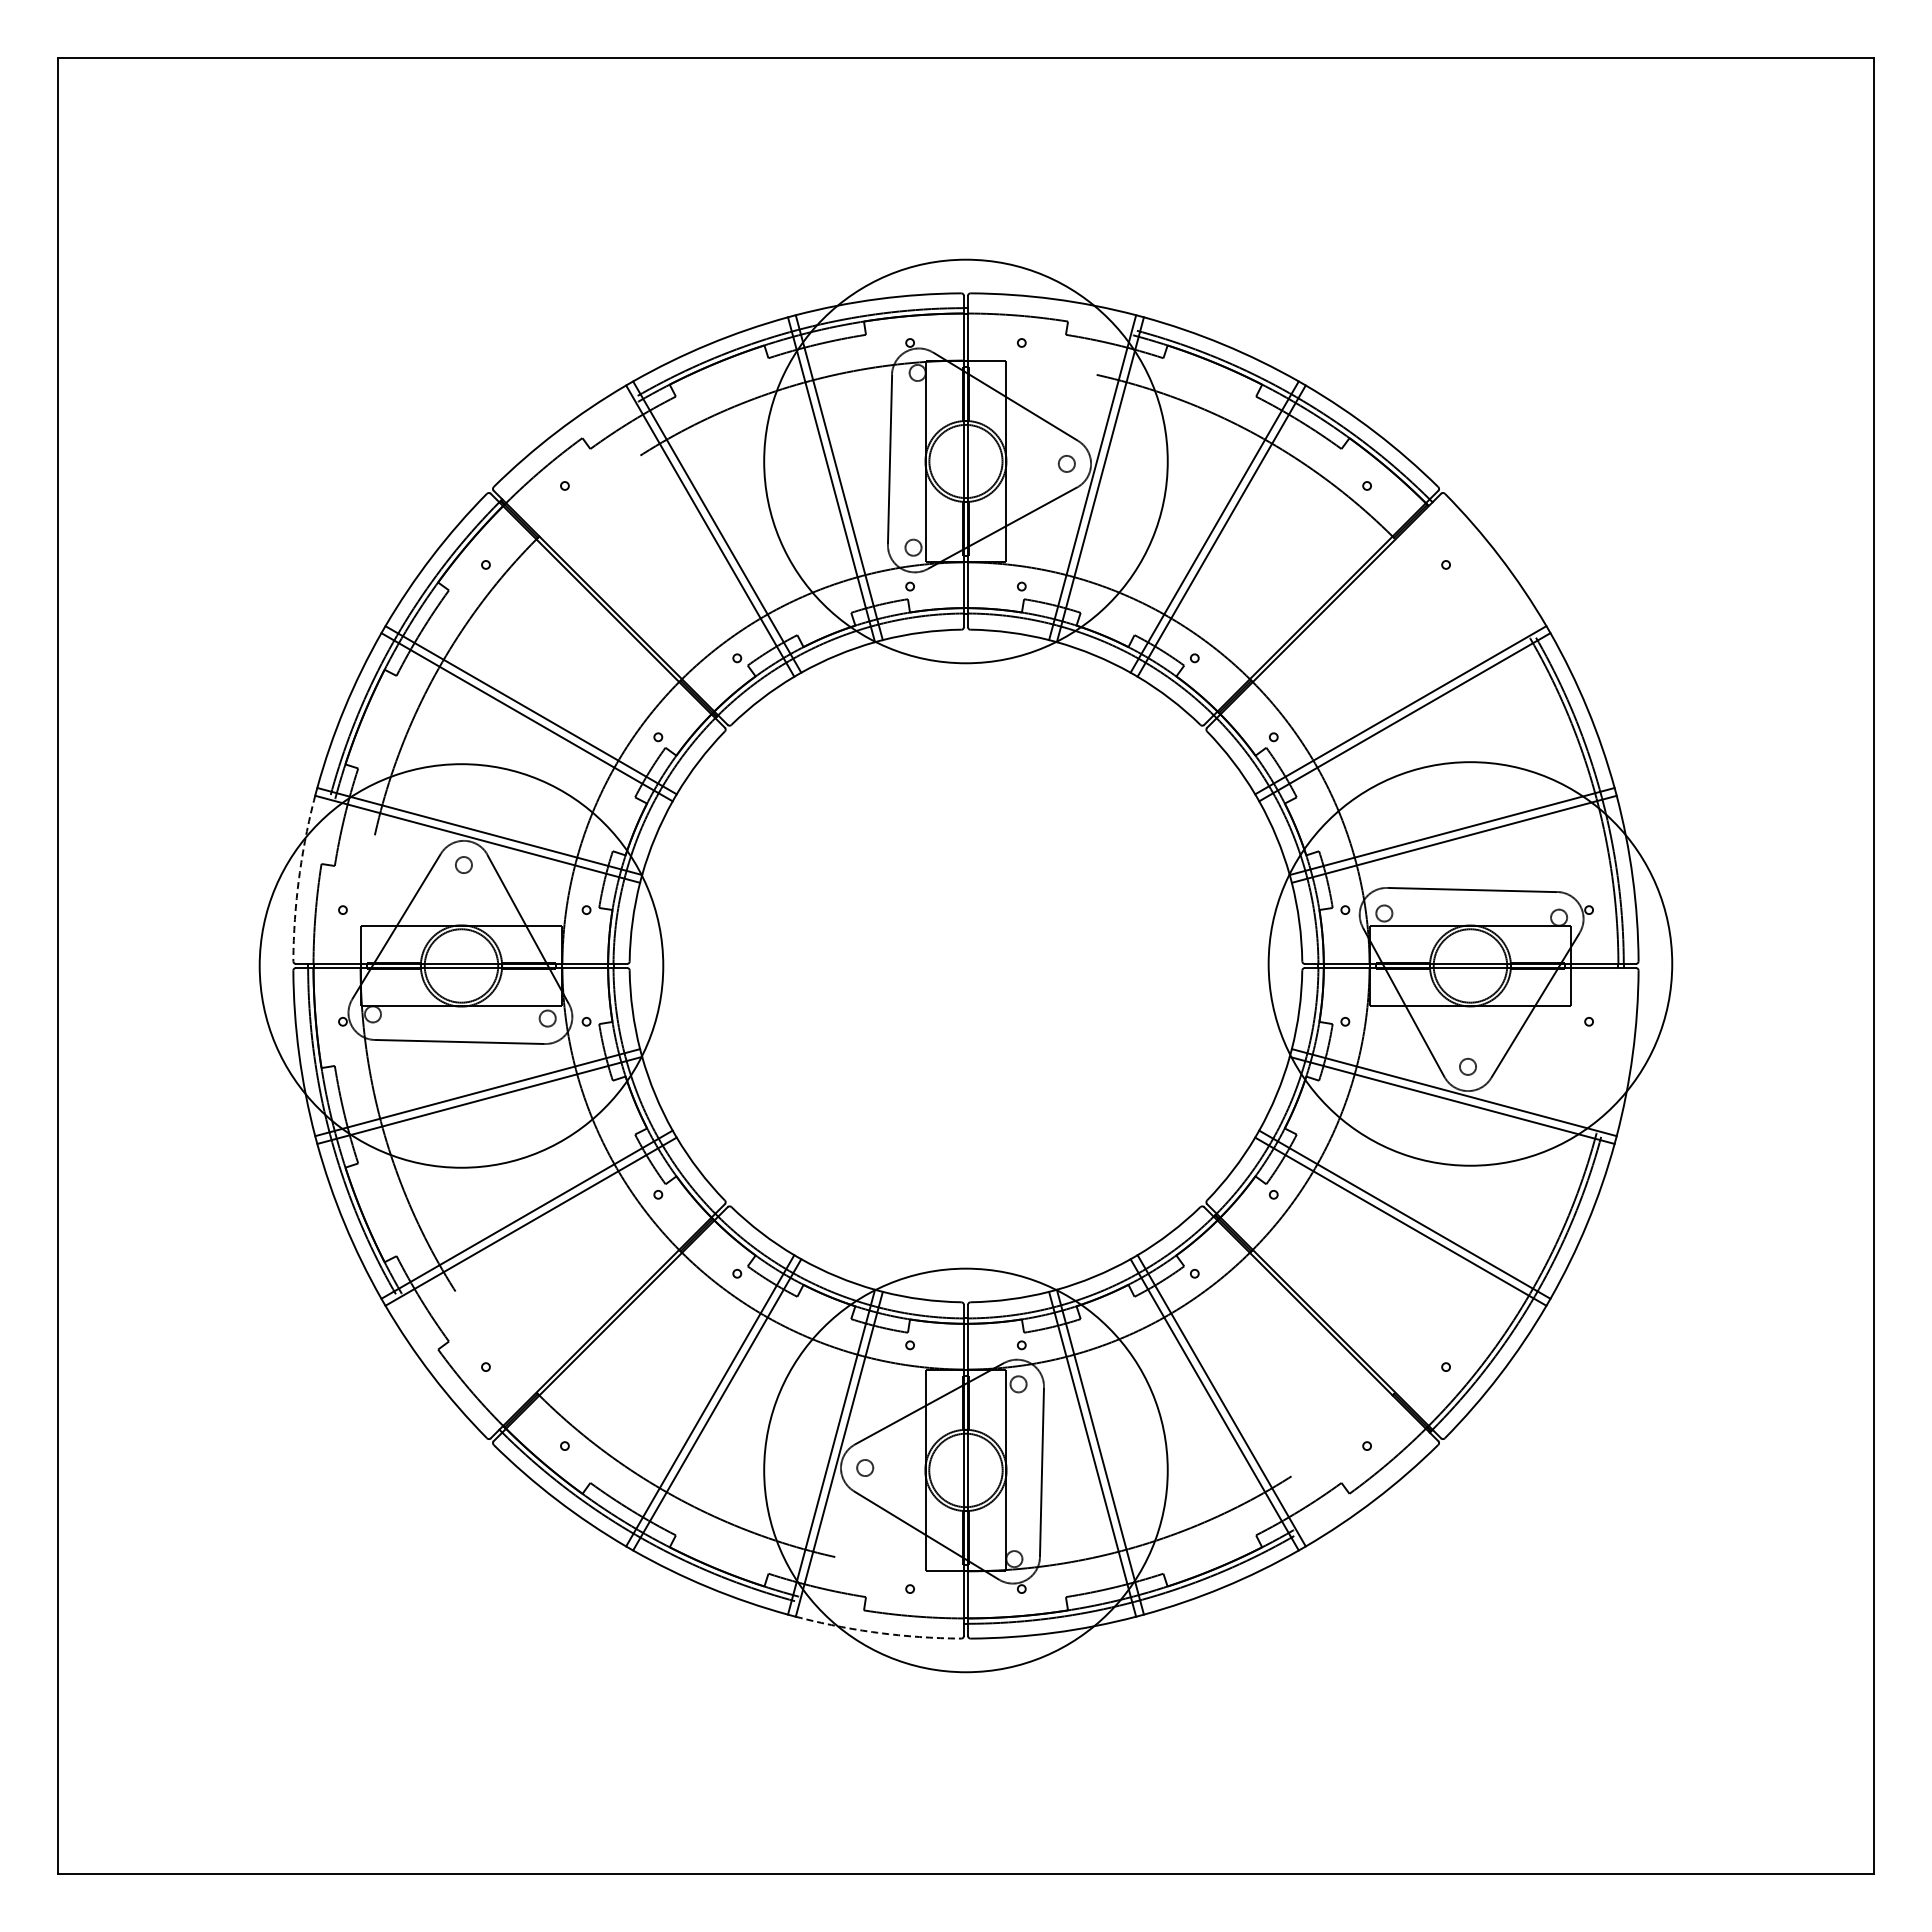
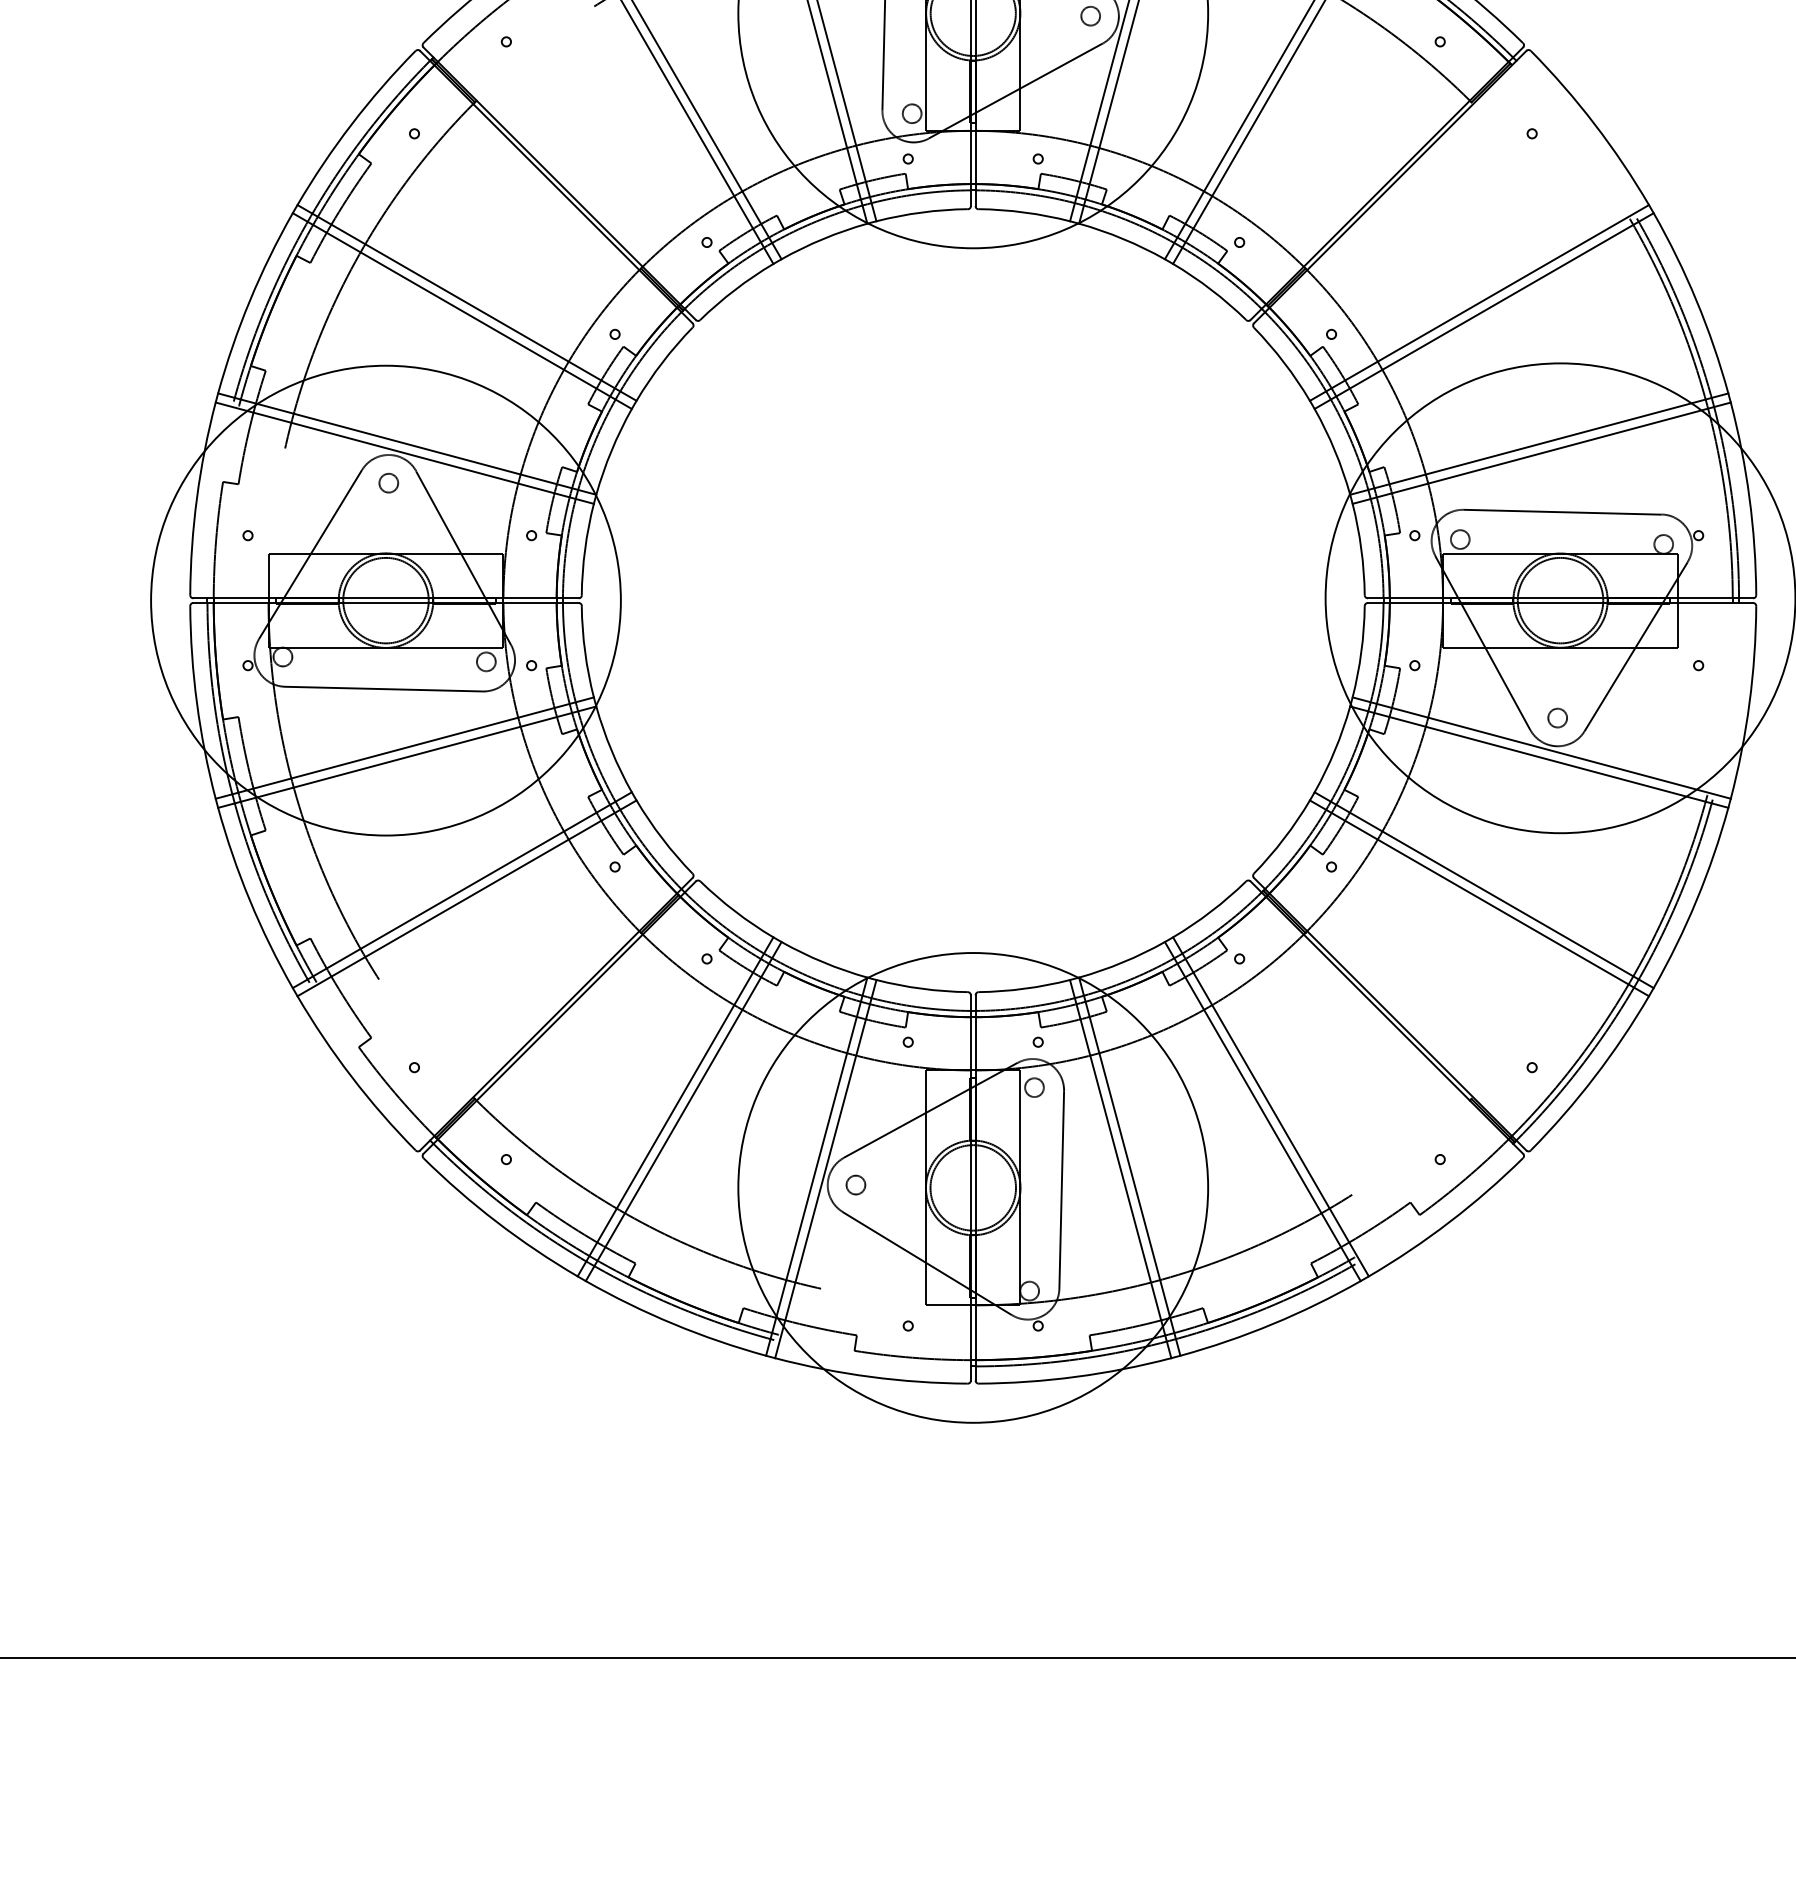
arc: (299, 877) -> (197, 497), dashed -> solid
arc: (877, 1632) -> (870, 1376), dashed -> solid

